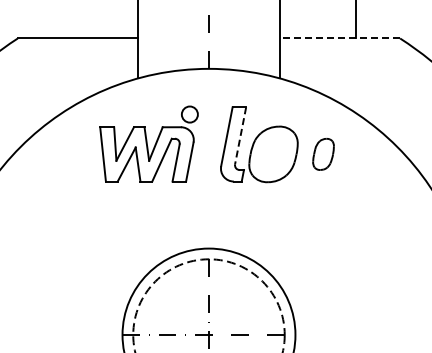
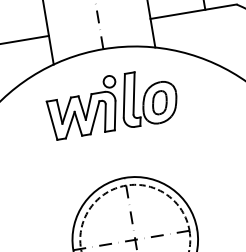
line: (339, 38) -> (193, 11), dashed -> solid
line: (240, 136) -> (134, 93), dashed -> solid
part: (148, 143) -> (83, 107), moved
part: (323, 154) -> (159, 102), moved

